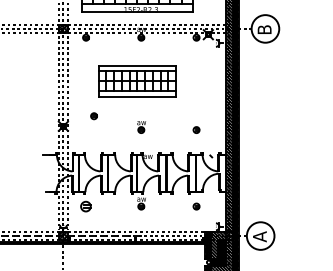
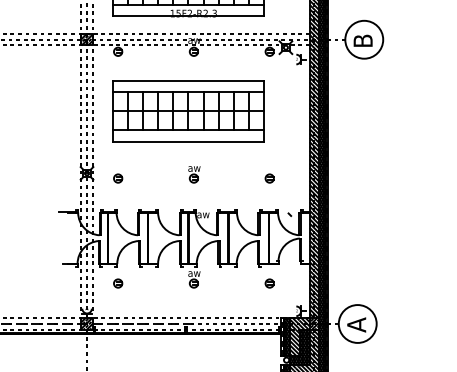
part: (137, 81) -> (188, 111), size x1.43
part: (94, 116) -> (118, 178), moved
part: (86, 206) -> (118, 283), size x0.62

